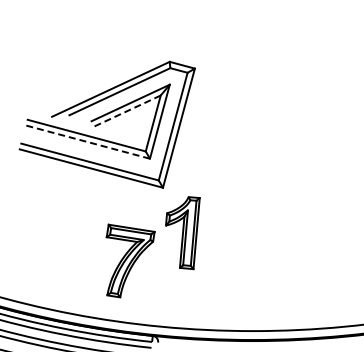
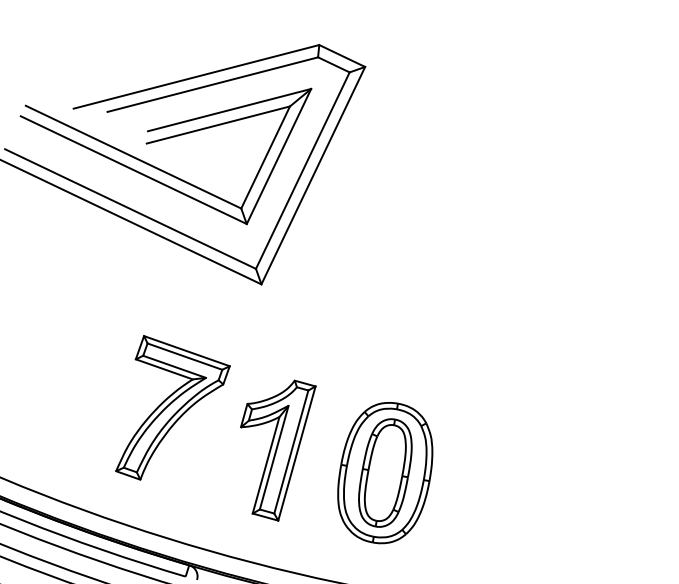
line: (126, 111) -> (218, 124), dashed -> solid
line: (87, 142) -> (132, 170), dashed -> solid
part: (182, 233) -> (269, 448), moved
part: (242, 271) -> (384, 473), added

